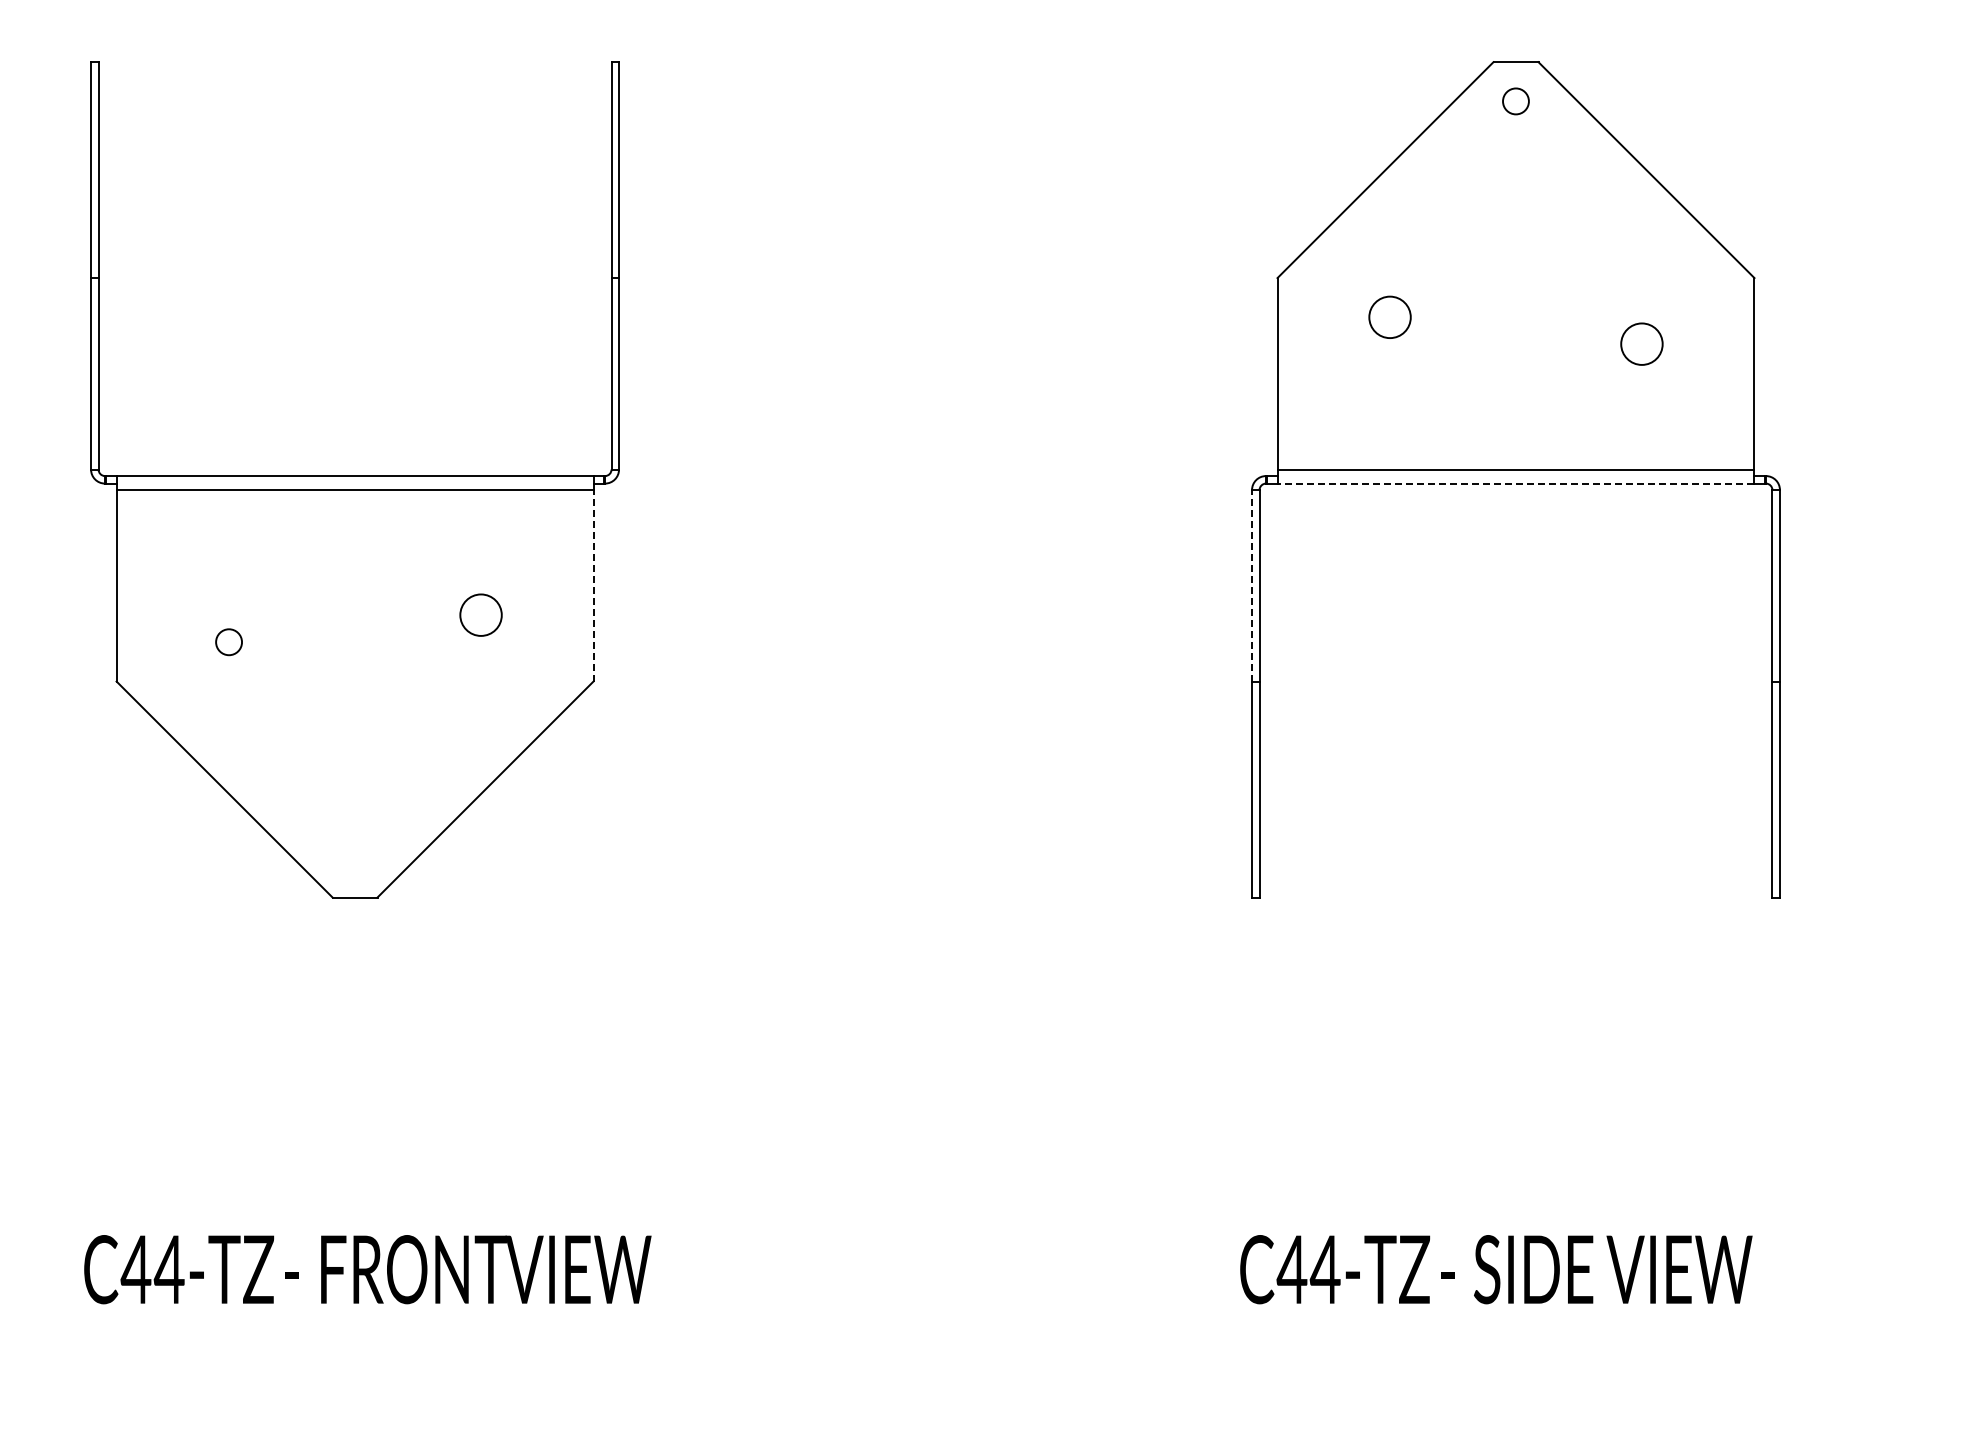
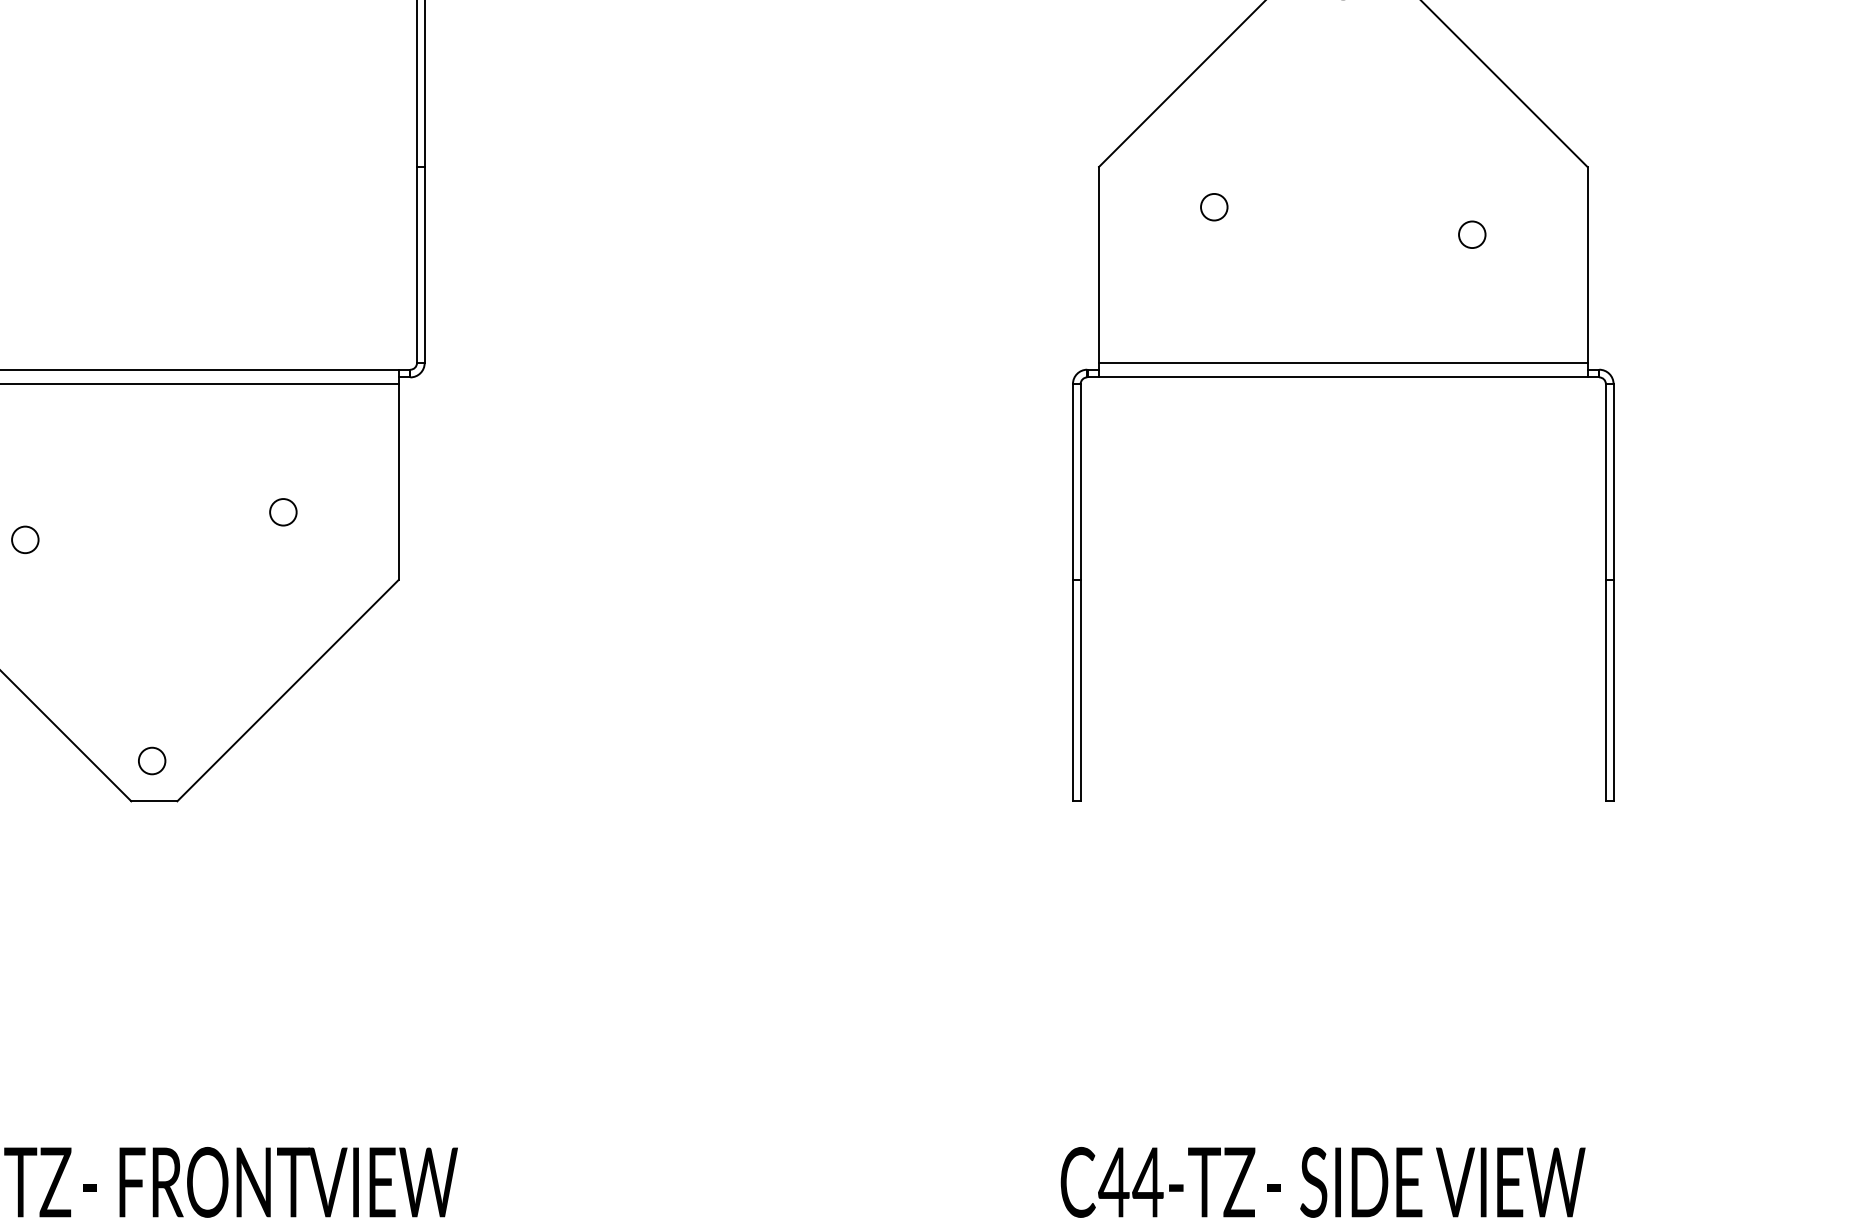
circle: (1389, 317) -> (1213, 207), size x0.62
circle: (1641, 344) -> (1471, 234), size x0.62
line: (1515, 483) -> (1342, 377), dashed -> solid
line: (593, 585) -> (398, 481), dashed -> solid
line: (1252, 585) -> (1073, 481), dashed -> solid
circle: (480, 615) -> (282, 512), size x0.62
circle: (352, 857) -> (151, 760), added

